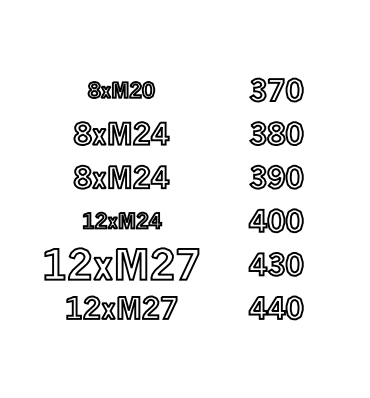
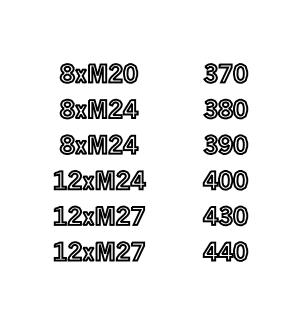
part: (121, 89) -> (99, 72), size x1.43
part: (122, 220) -> (99, 180), size x1.43
part: (121, 264) -> (99, 216), size x0.71

